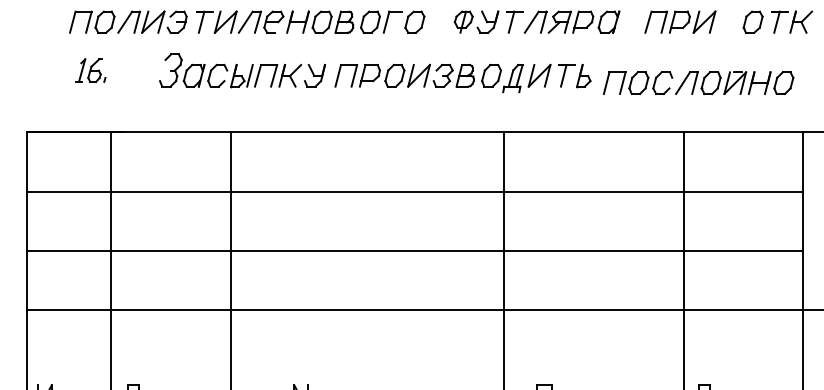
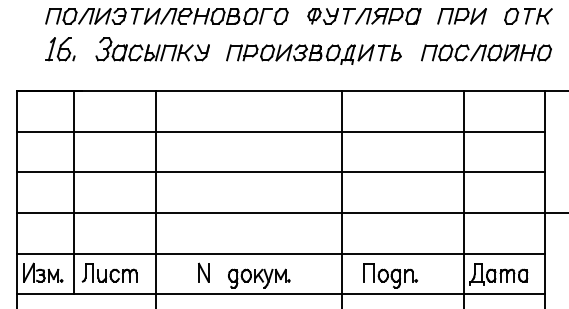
part: (90, 70) -> (60, 49), size x1.43
part: (242, 70) -> (152, 49), moved
part: (698, 82) -> (486, 52), moved
line: (415, 370) -> (281, 253), added

